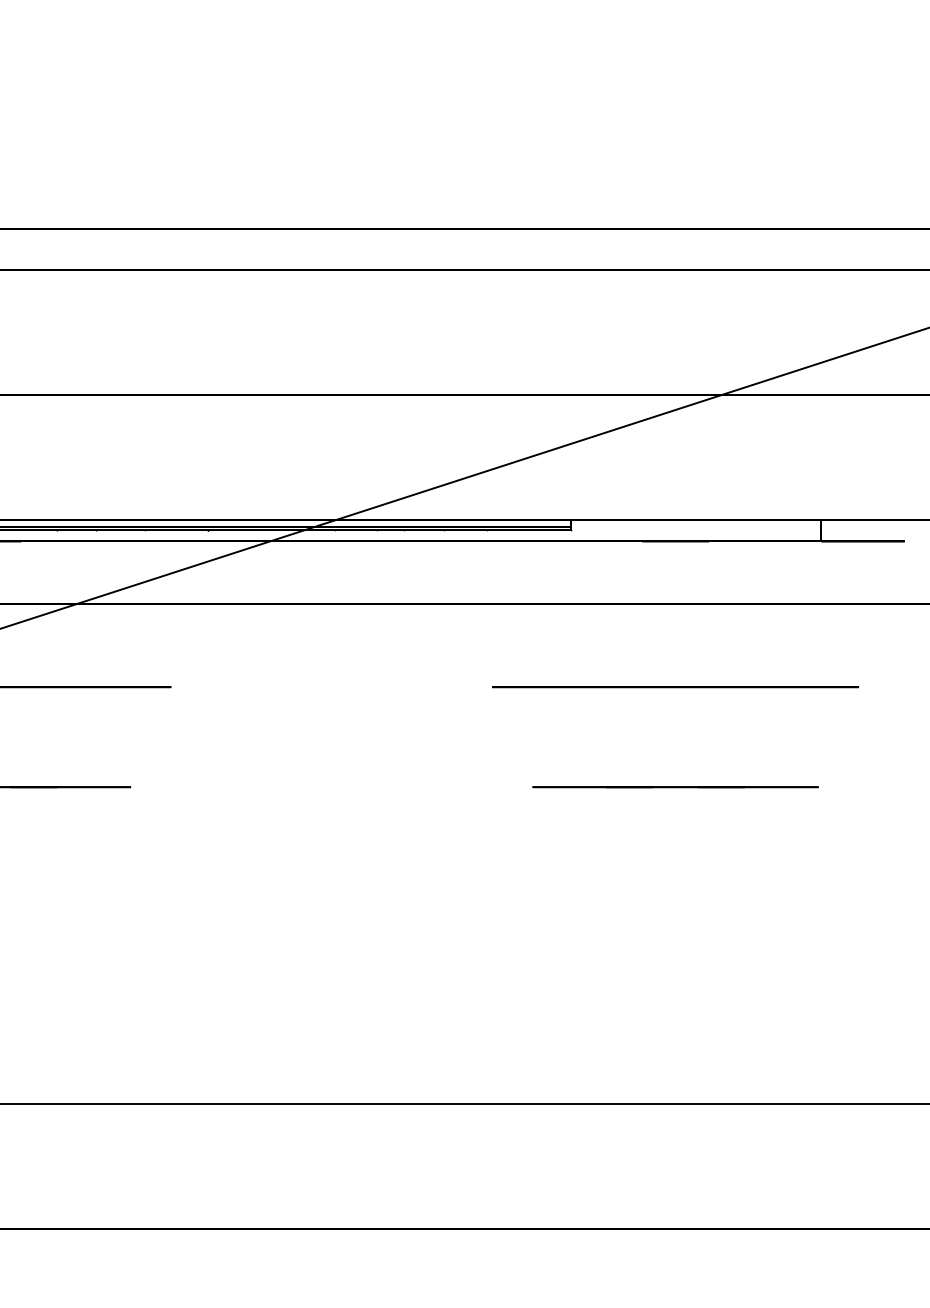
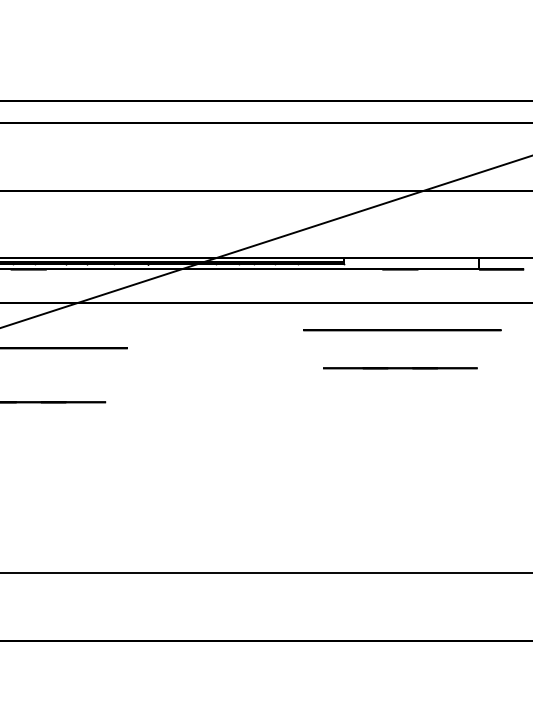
circle: (675, 687) -> (402, 330), moved
line: (675, 787) -> (400, 368), moved

